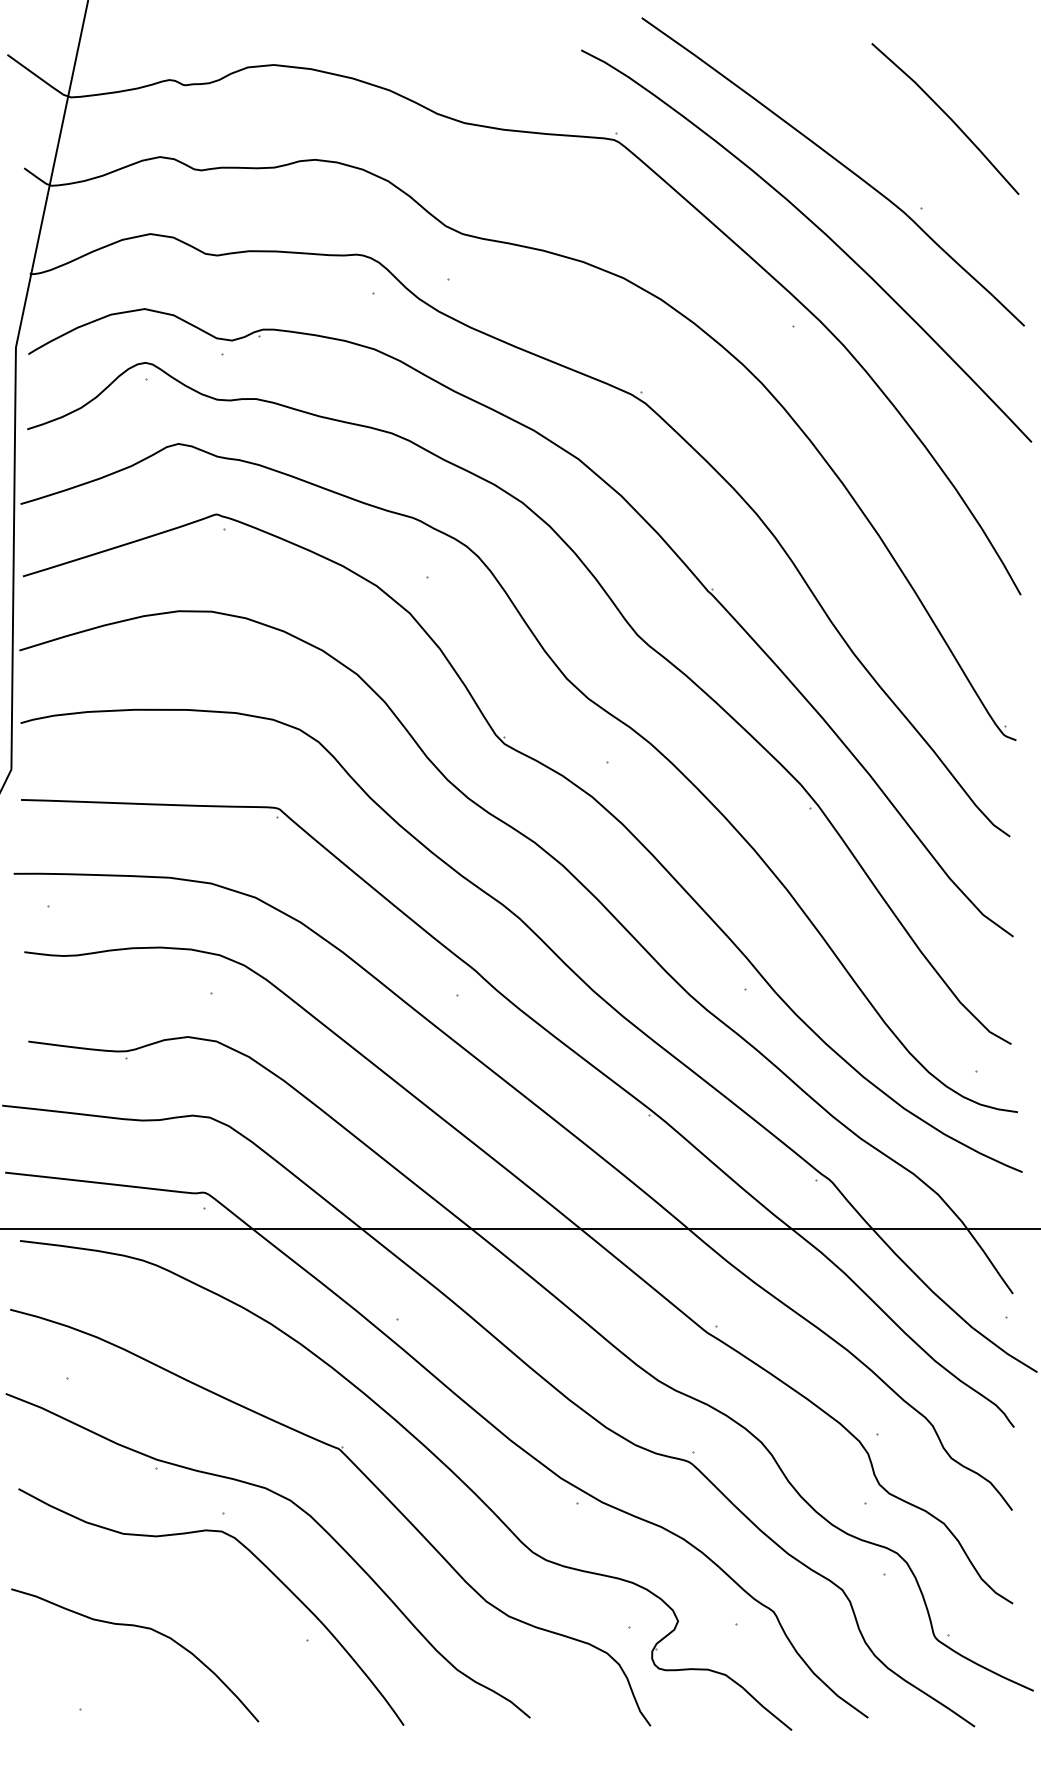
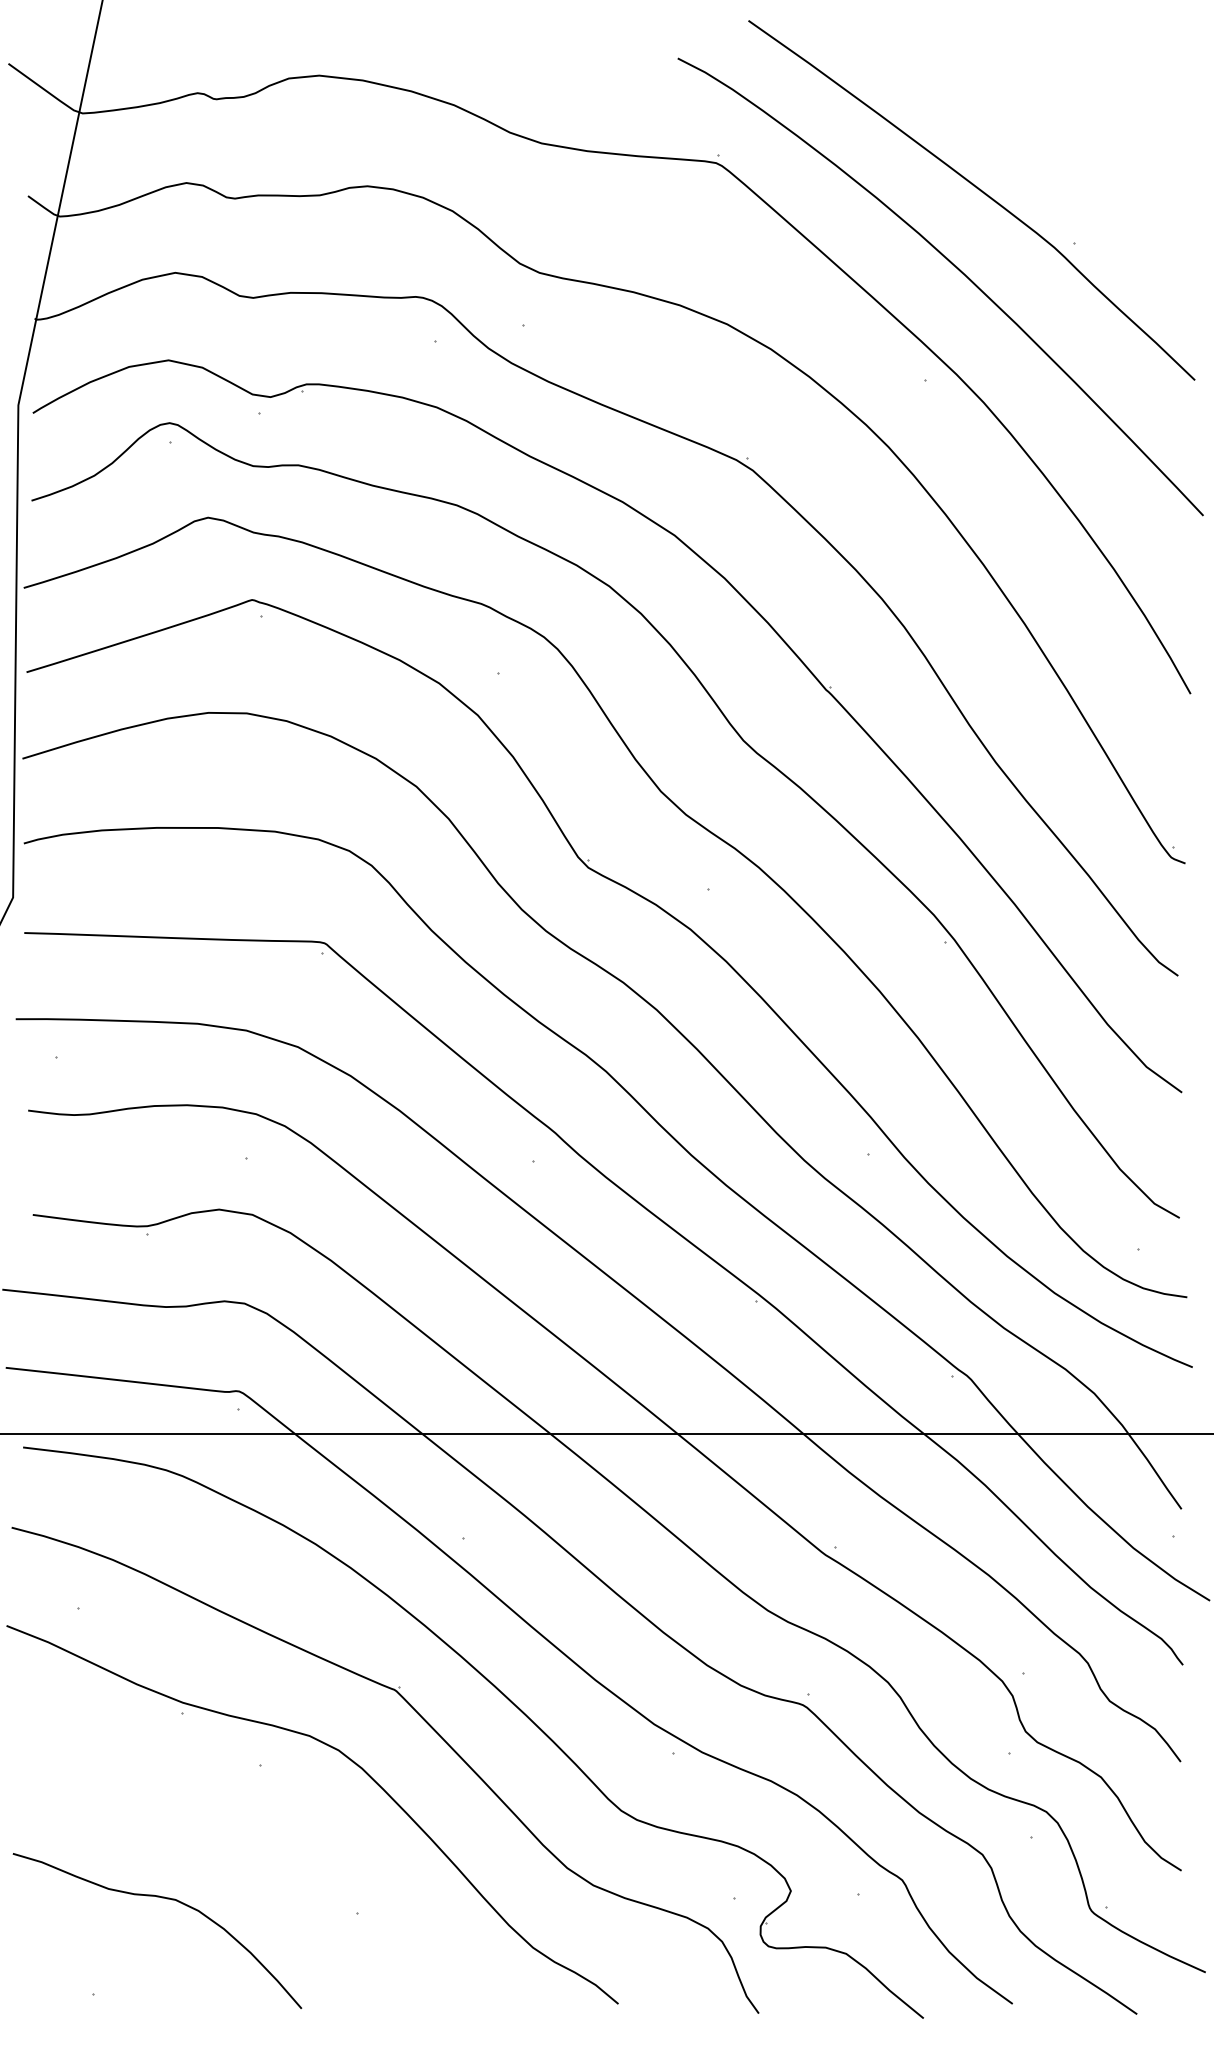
curve: (947, 116) -> (1105, 135), removed
curve: (257, 1559) -> (300, 1819), removed

